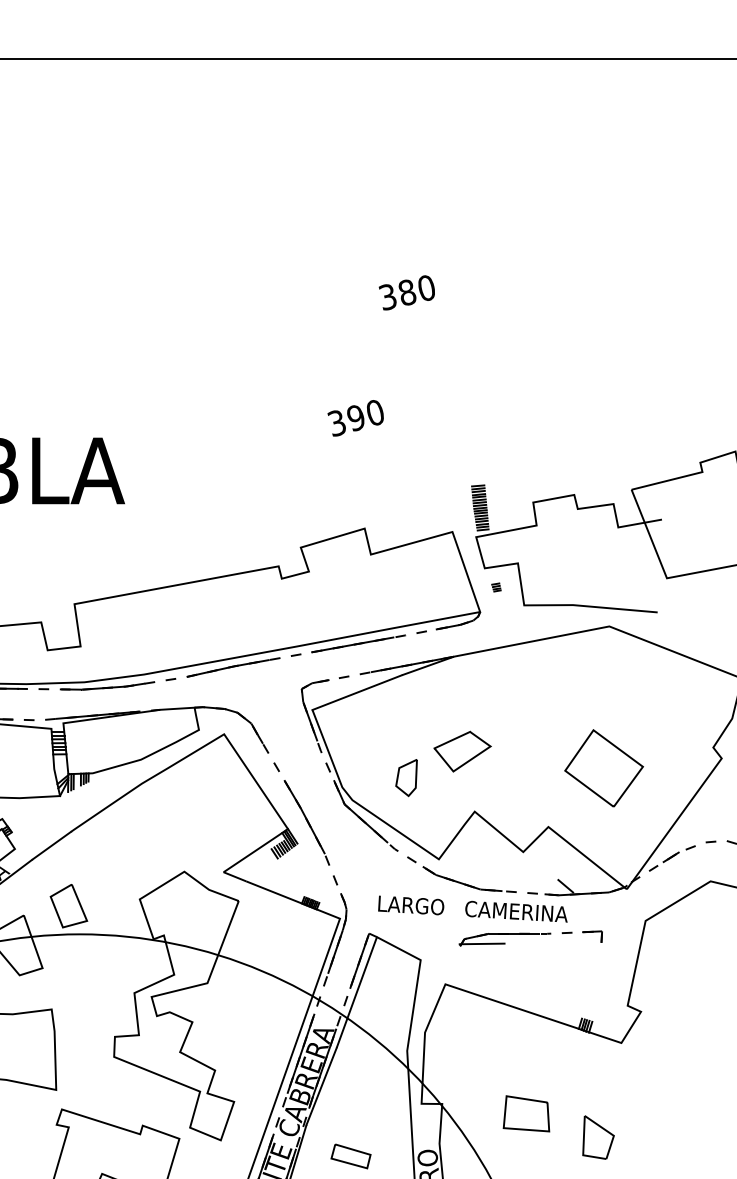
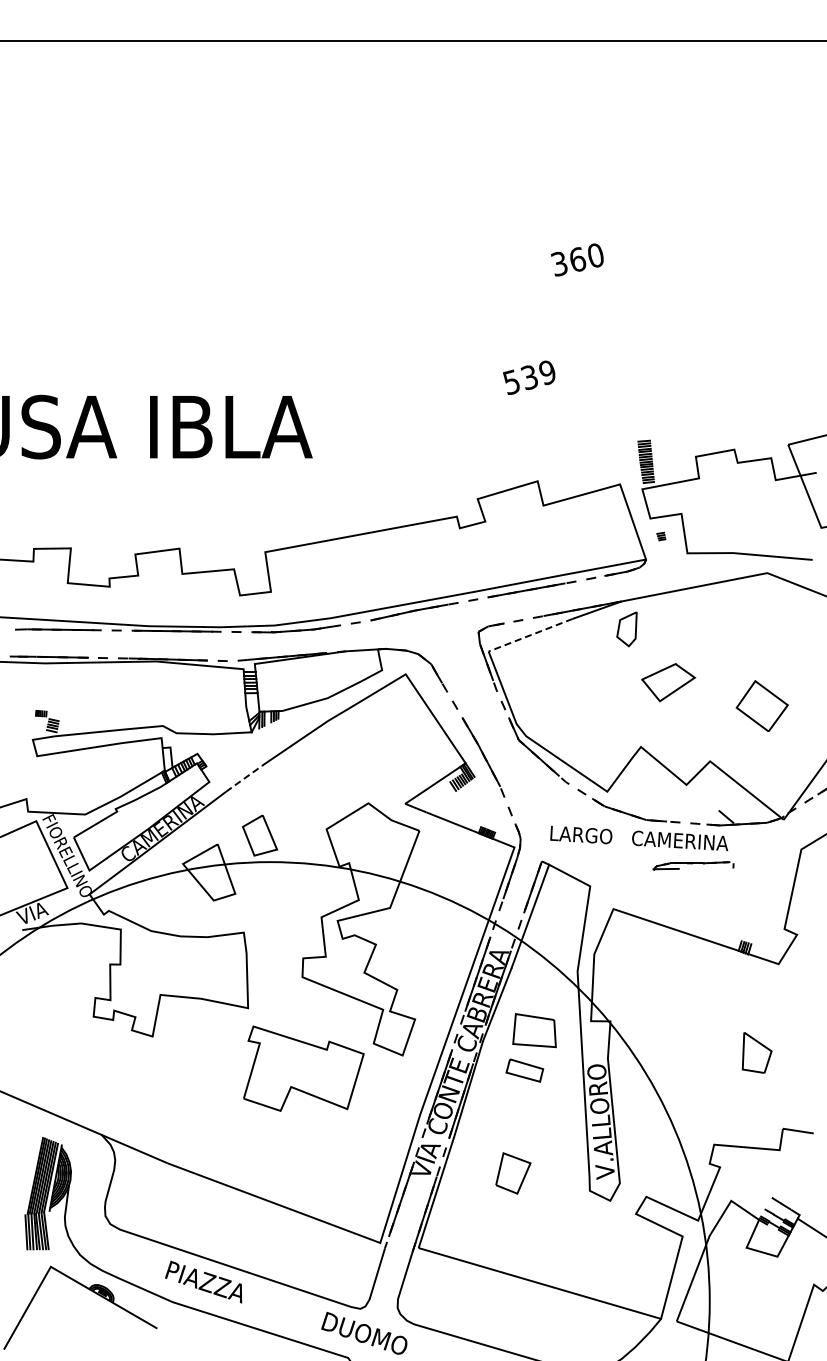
text: (407, 292) -> (577, 259), 380 -> 360
text: (354, 418) -> (528, 377), 390 -> 539
line: (357, 692) -> (530, 635), solid -> dashed
part: (462, 751) -> (668, 682), moved
part: (603, 767) -> (761, 705), size x0.7
part: (406, 778) -> (626, 629), moved
line: (52, 845) -> (244, 778), solid -> dashed
part: (530, 937) -> (693, 865), size x0.6
part: (526, 1113) -> (534, 1030), moved

